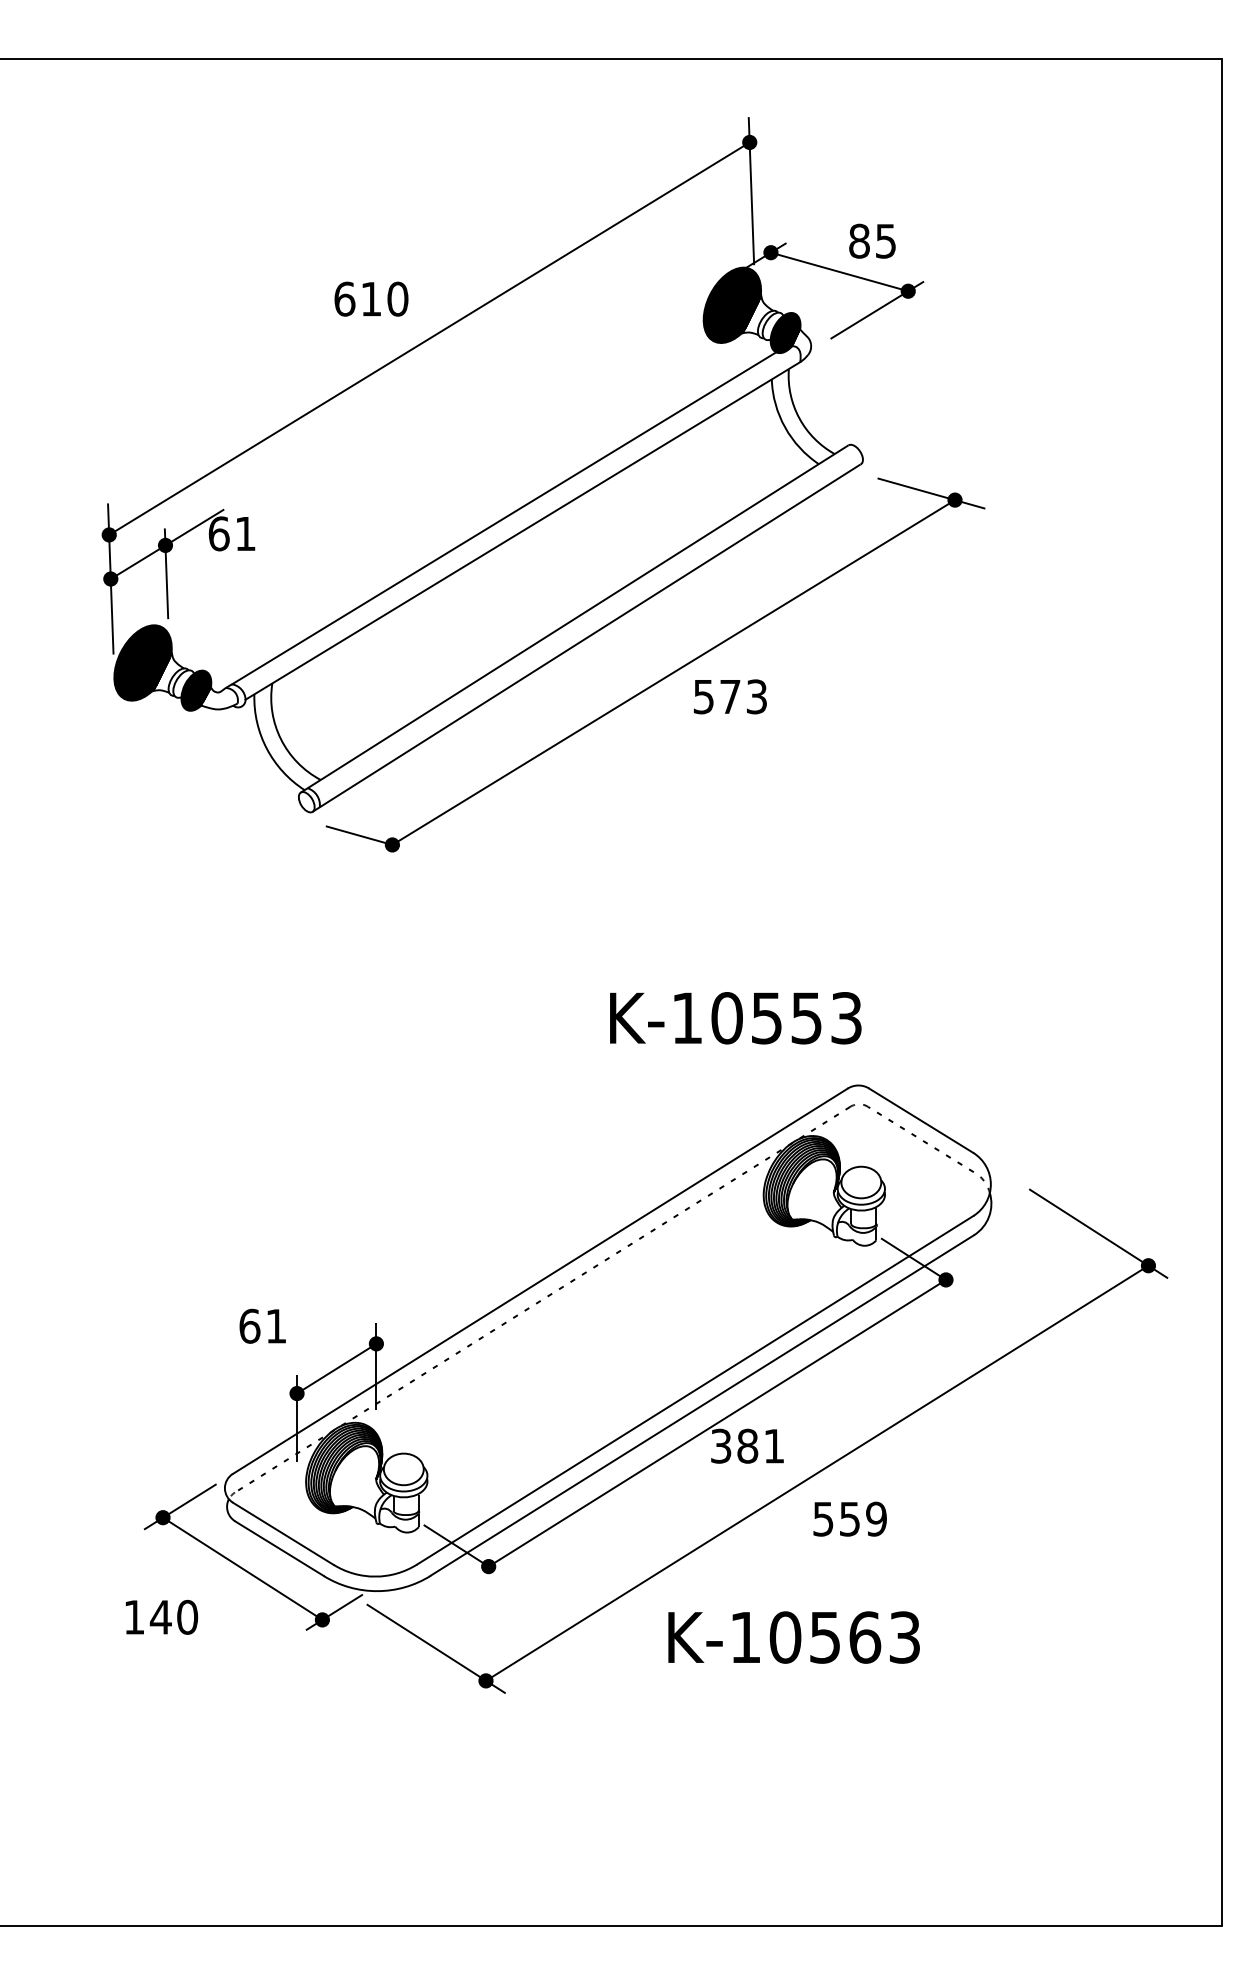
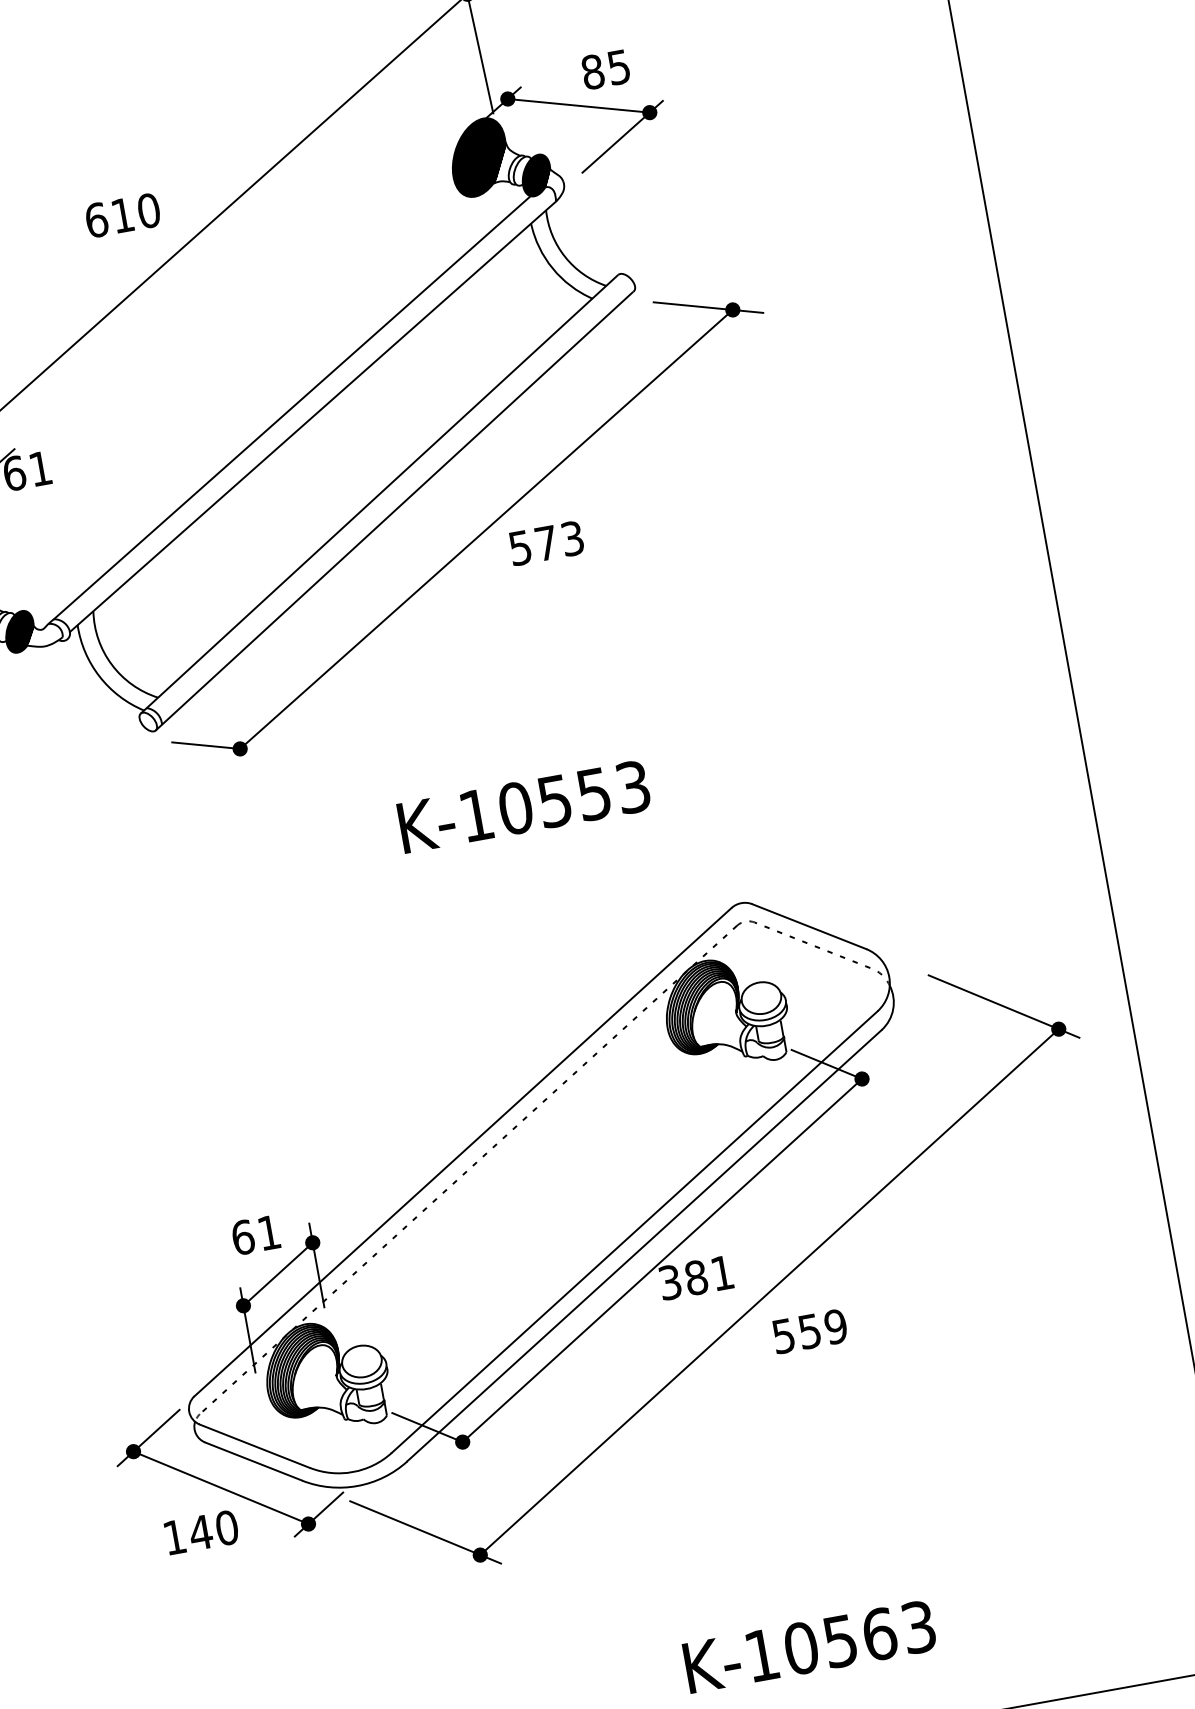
text: (735, 1018) -> (524, 807), moved
text: (262, 1325) -> (255, 1234), moved
text: (161, 1616) -> (201, 1531), moved
text: (793, 1637) -> (809, 1646), moved

